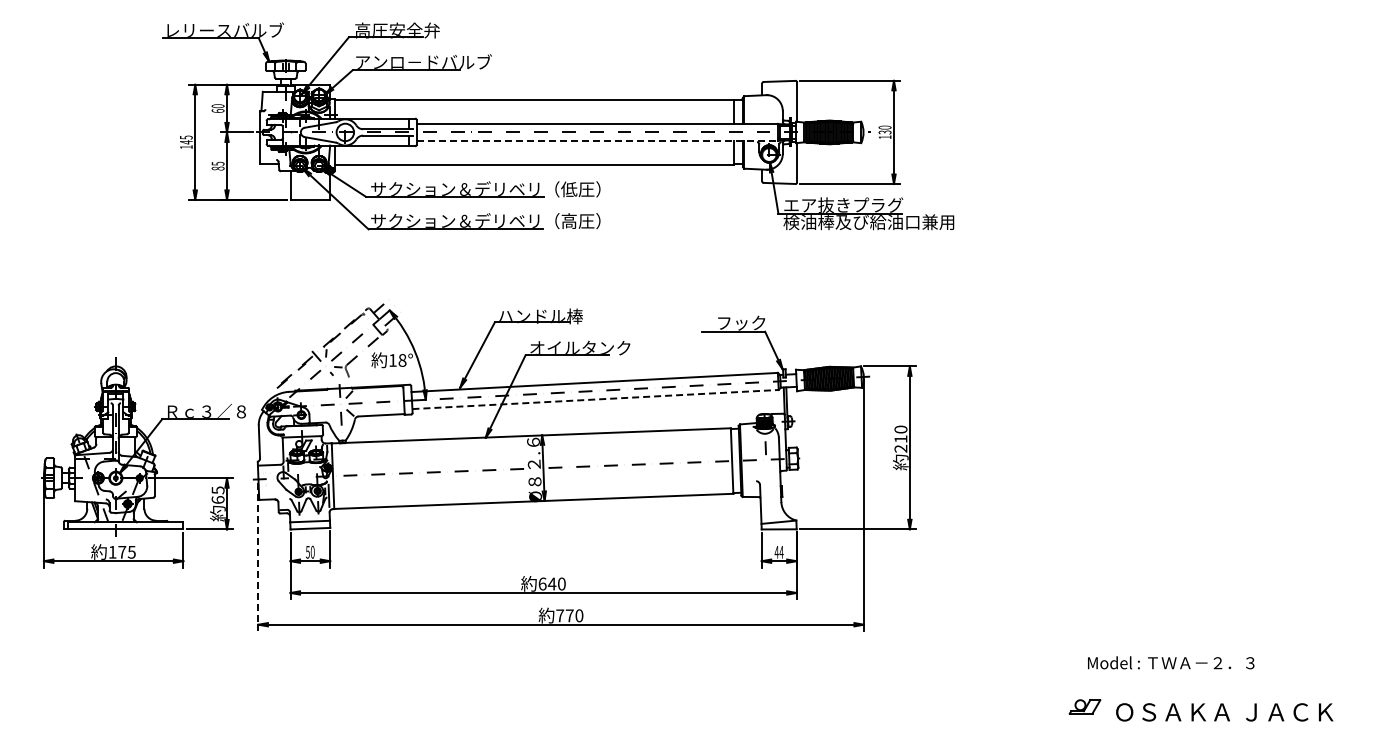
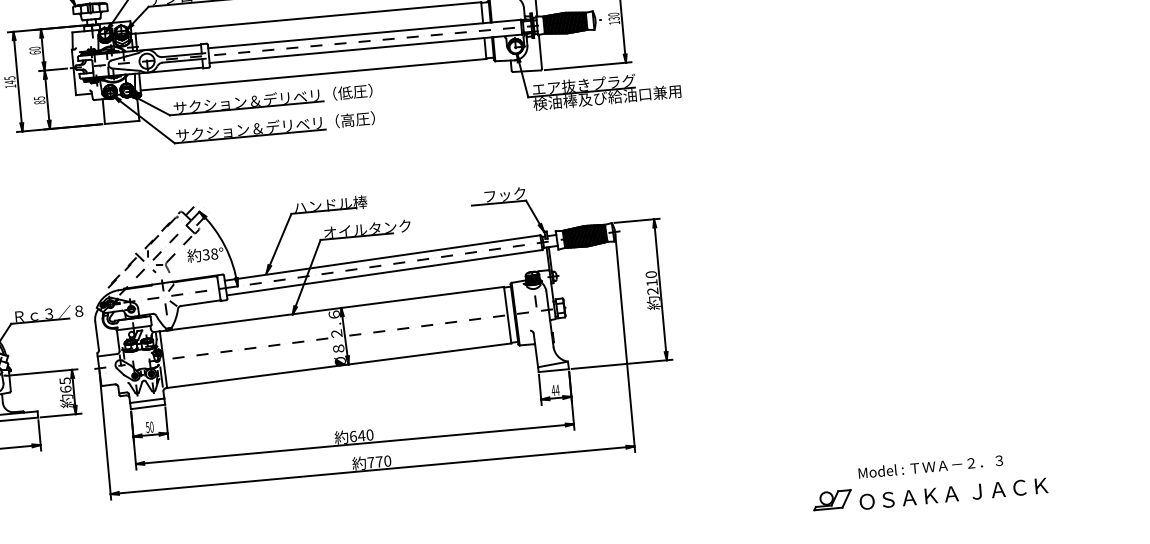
line: (597, 140) -> (365, 48), dashed -> solid
text: (392, 360) -> (205, 254), 18° -> 38°
line: (596, 399) -> (385, 272), dashed -> solid
line: (258, 557) -> (105, 435), dashed -> solid
text: (1171, 662) -> (931, 466), moved
part: (1084, 706) -> (831, 499), size x1.43

